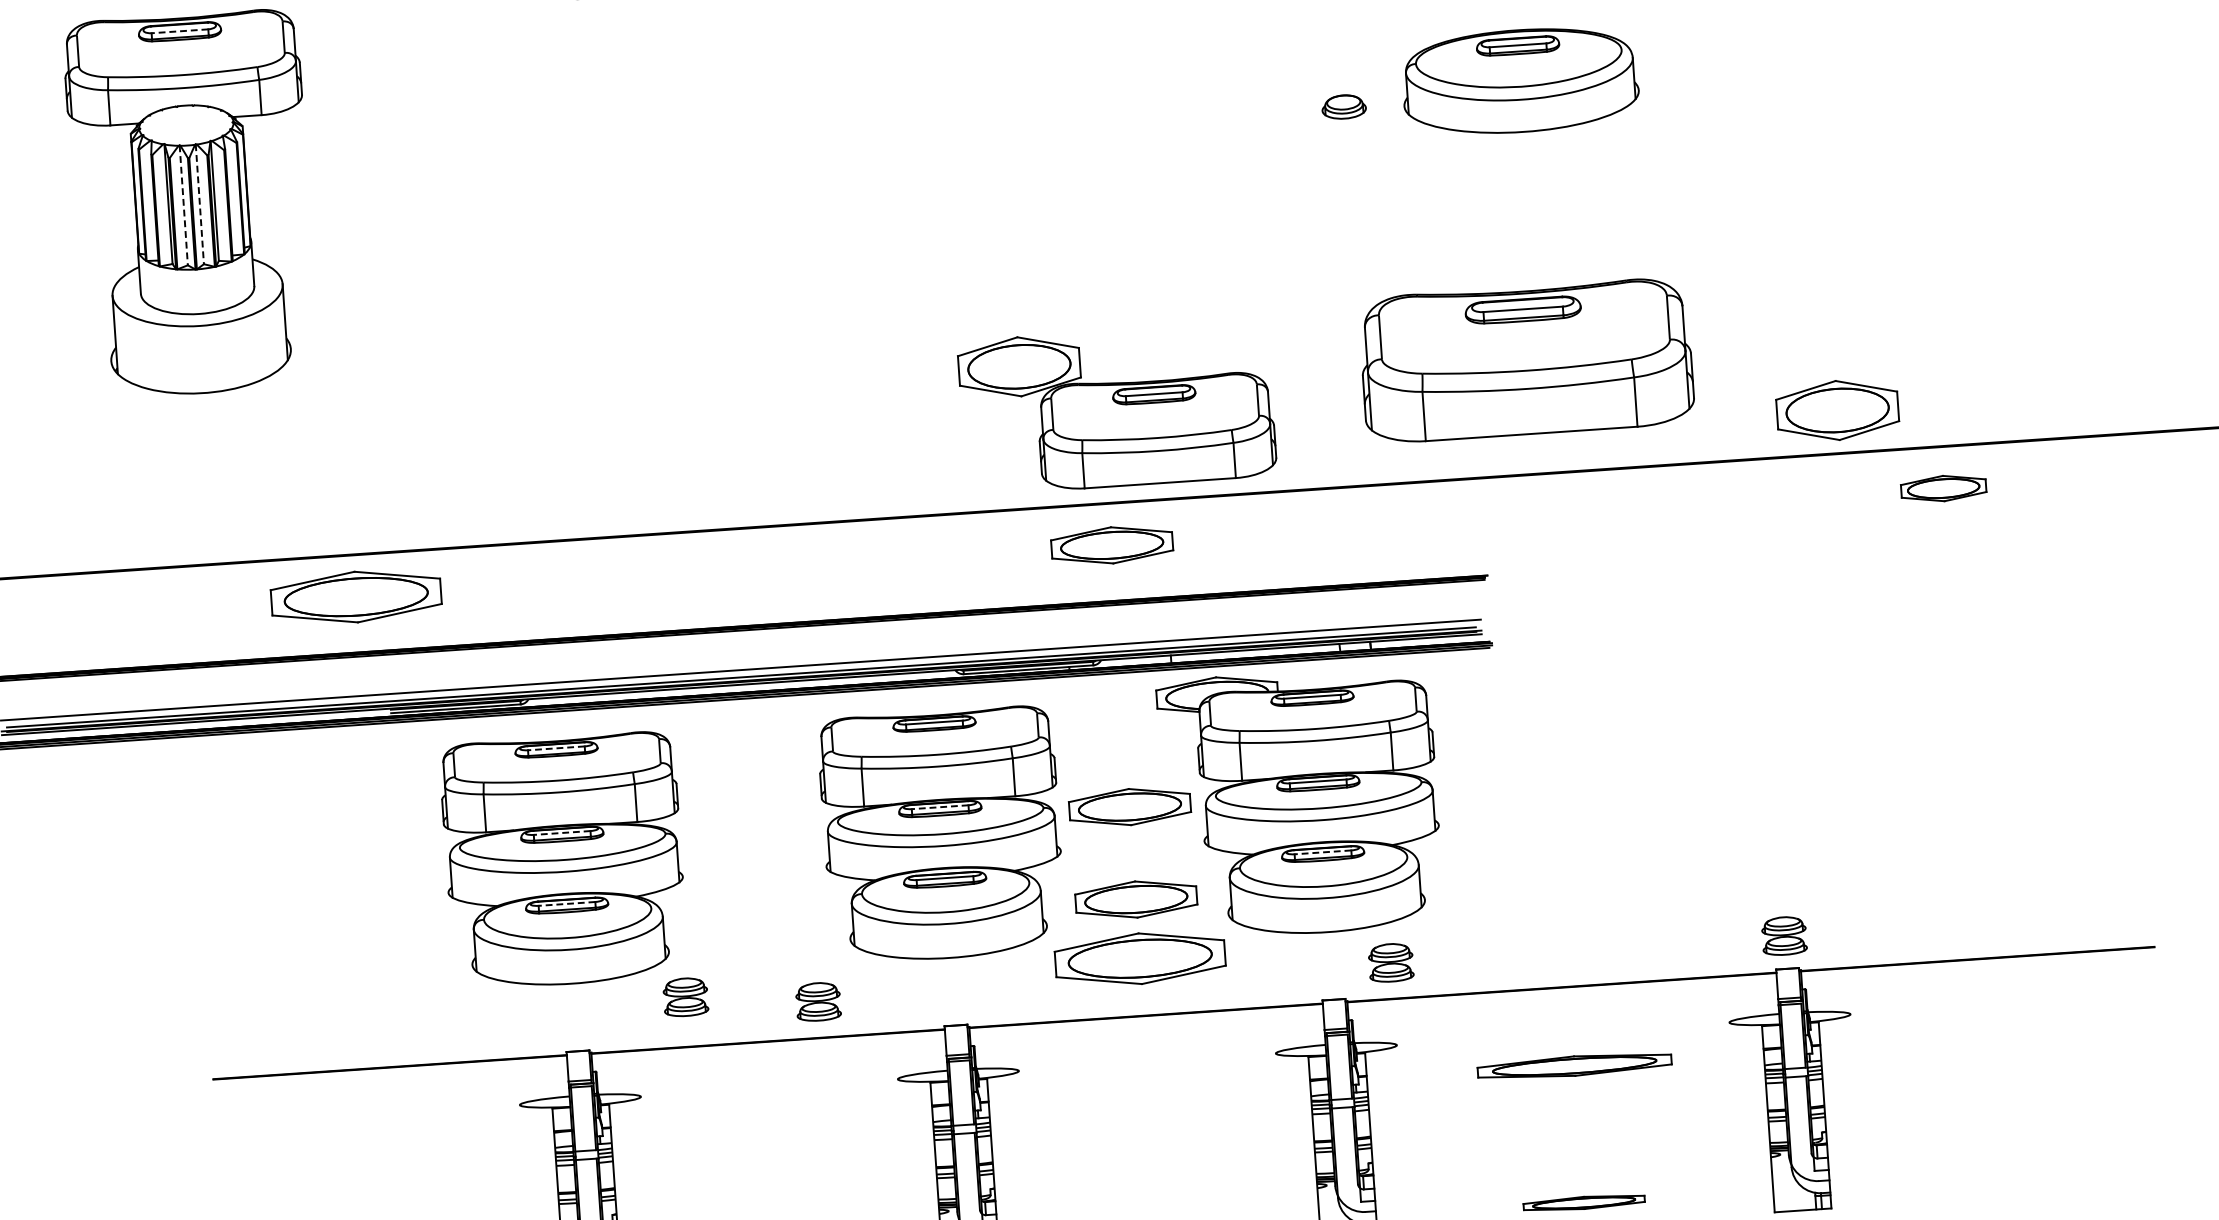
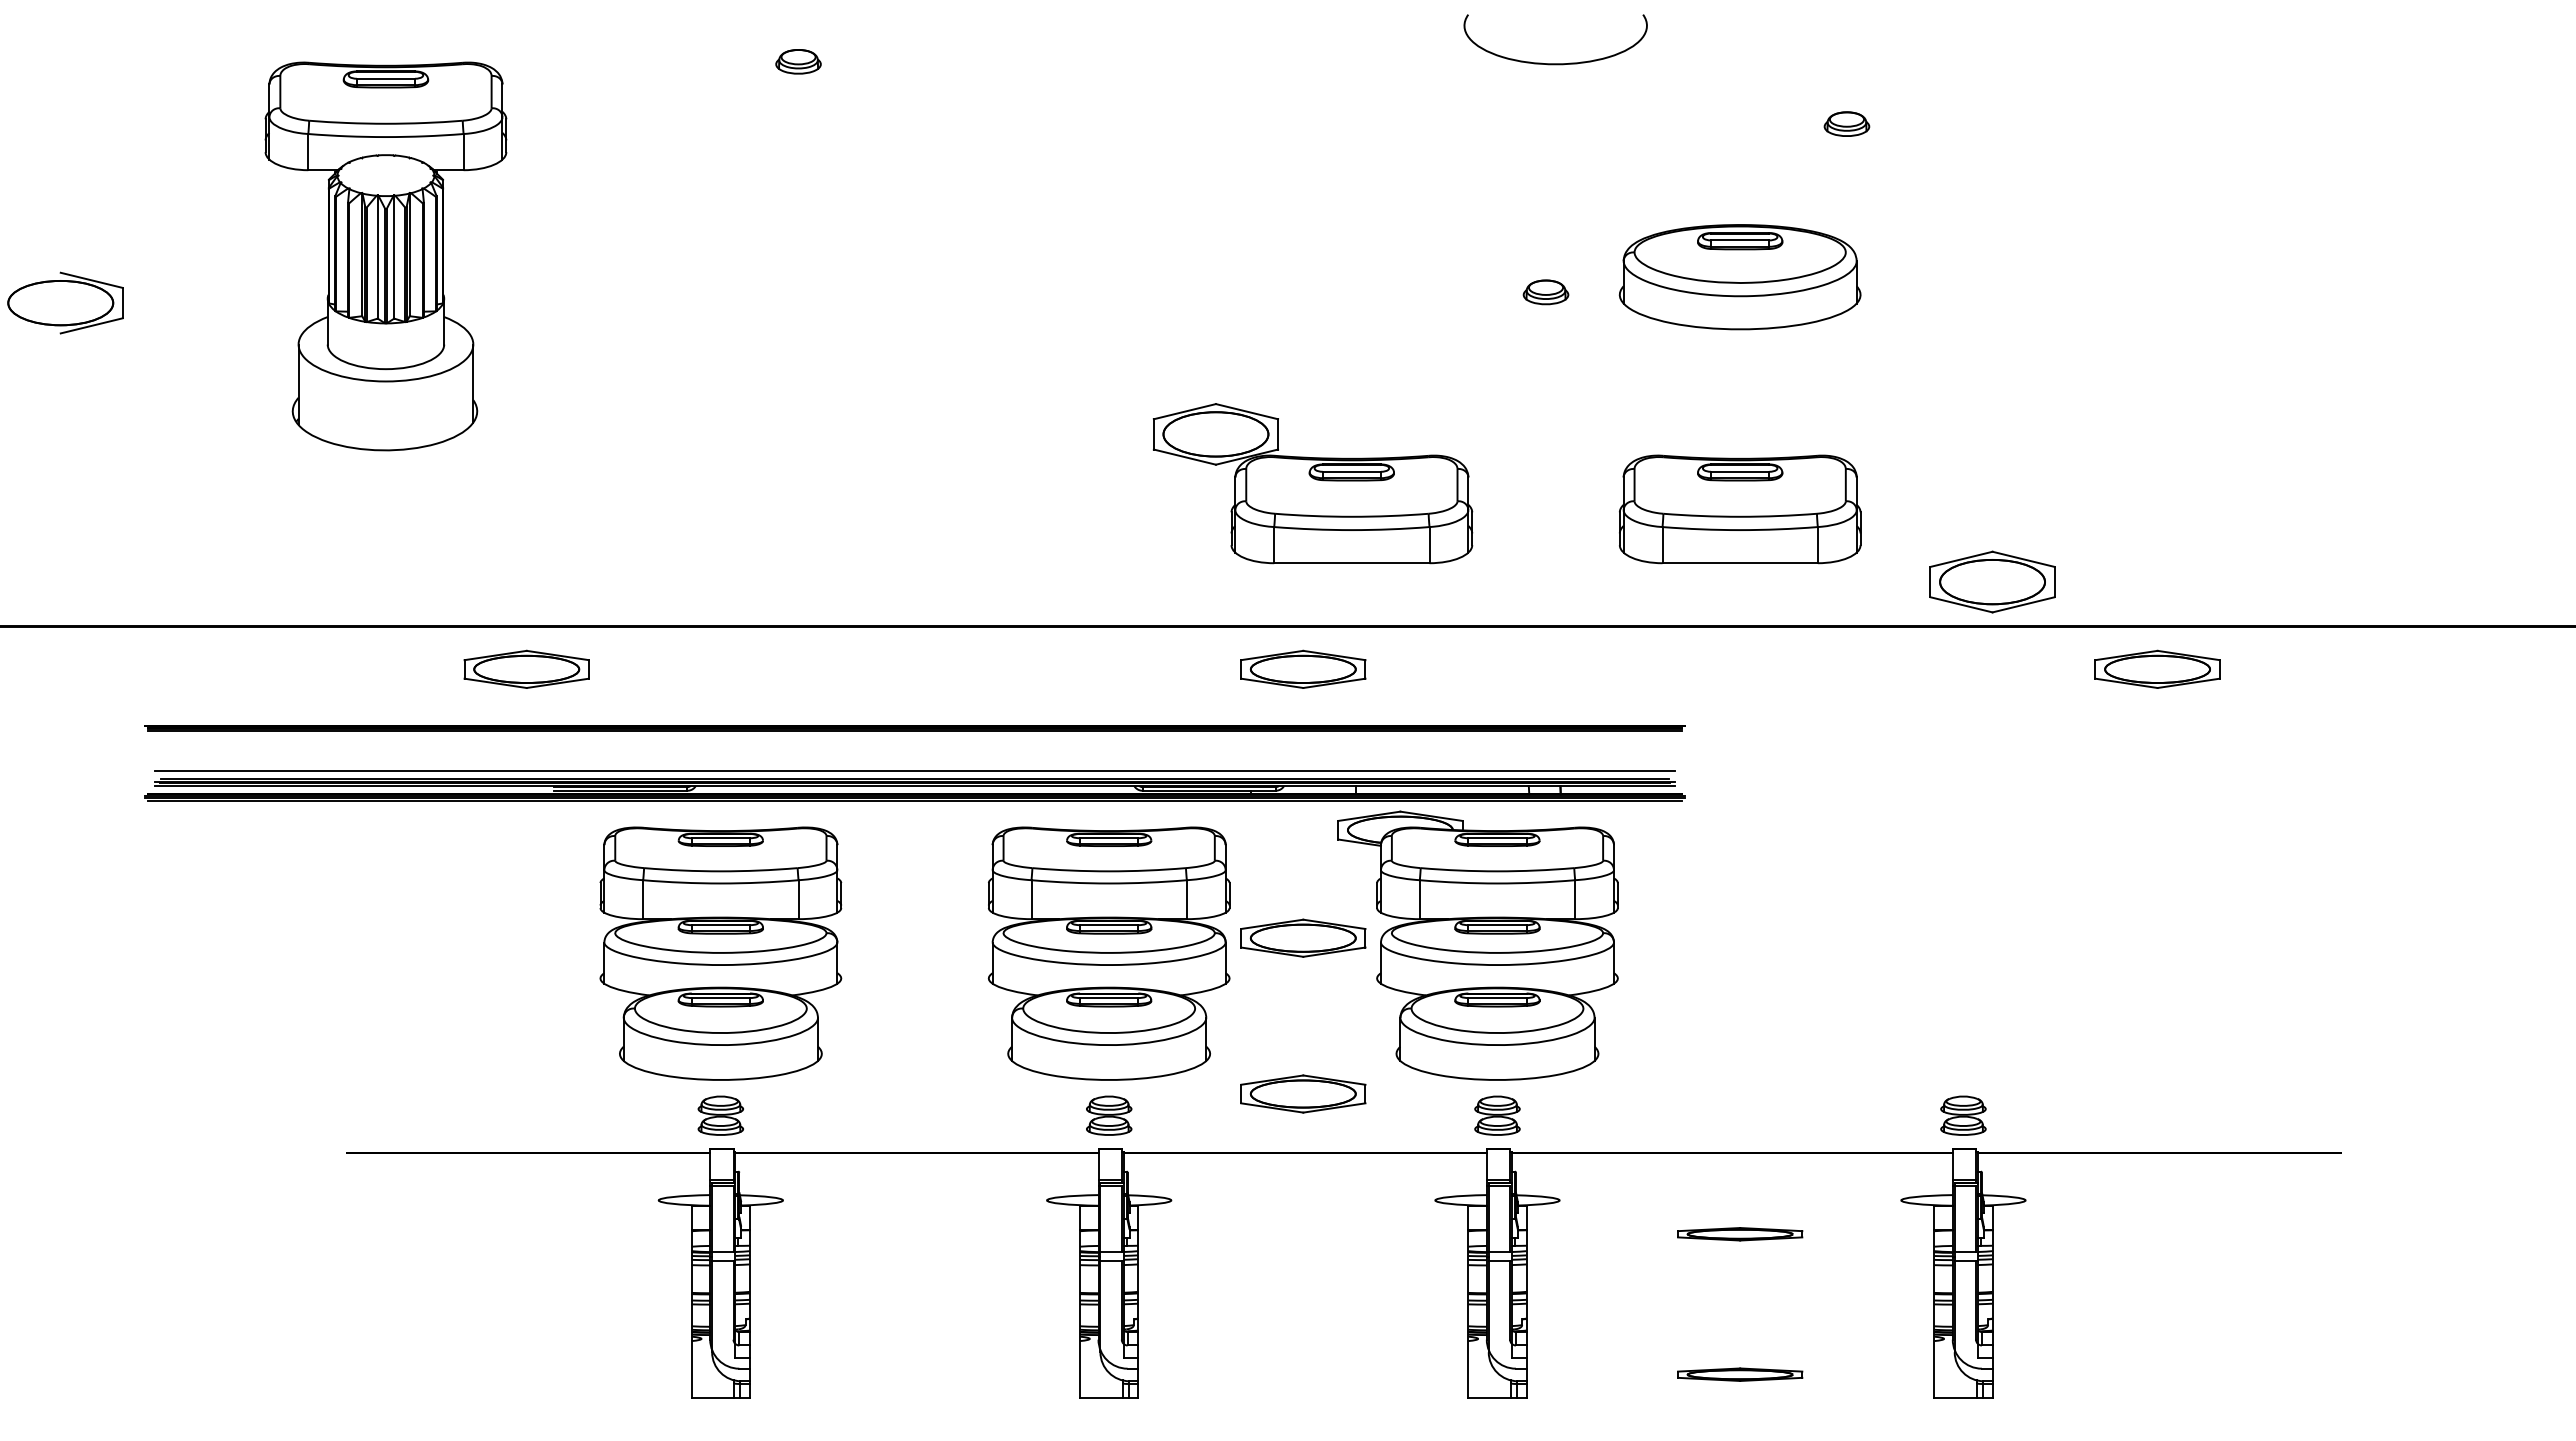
line: (179, 31) -> (385, 78), dashed -> solid
part: (1519, 81) -> (1739, 277), moved
part: (1343, 107) -> (1545, 292), moved
line: (200, 204) -> (394, 257), dashed -> solid
line: (183, 205) -> (377, 257), dashed -> solid
part: (1527, 360) -> (1740, 509), size x0.71
part: (1116, 408) -> (1312, 483), moved
part: (1837, 409) -> (1992, 581), moved
part: (1943, 487) -> (2157, 668), size x1.43
part: (355, 596) -> (526, 668), size x0.71
line: (556, 748) -> (720, 838), dashed -> solid
line: (939, 807) -> (1108, 925), dashed -> solid
line: (561, 833) -> (720, 925), dashed -> solid
line: (1323, 852) -> (1497, 998), dashed -> solid
part: (1136, 898) -> (1303, 1032), removed
line: (566, 904) -> (720, 998), dashed -> solid
part: (1140, 958) -> (1303, 1093), size x0.71
part: (1391, 962) -> (1497, 1115), moved
part: (685, 997) -> (720, 1115), moved
part: (818, 1001) -> (1109, 1115), moved
part: (1575, 1066) -> (1740, 1234), size x0.62

